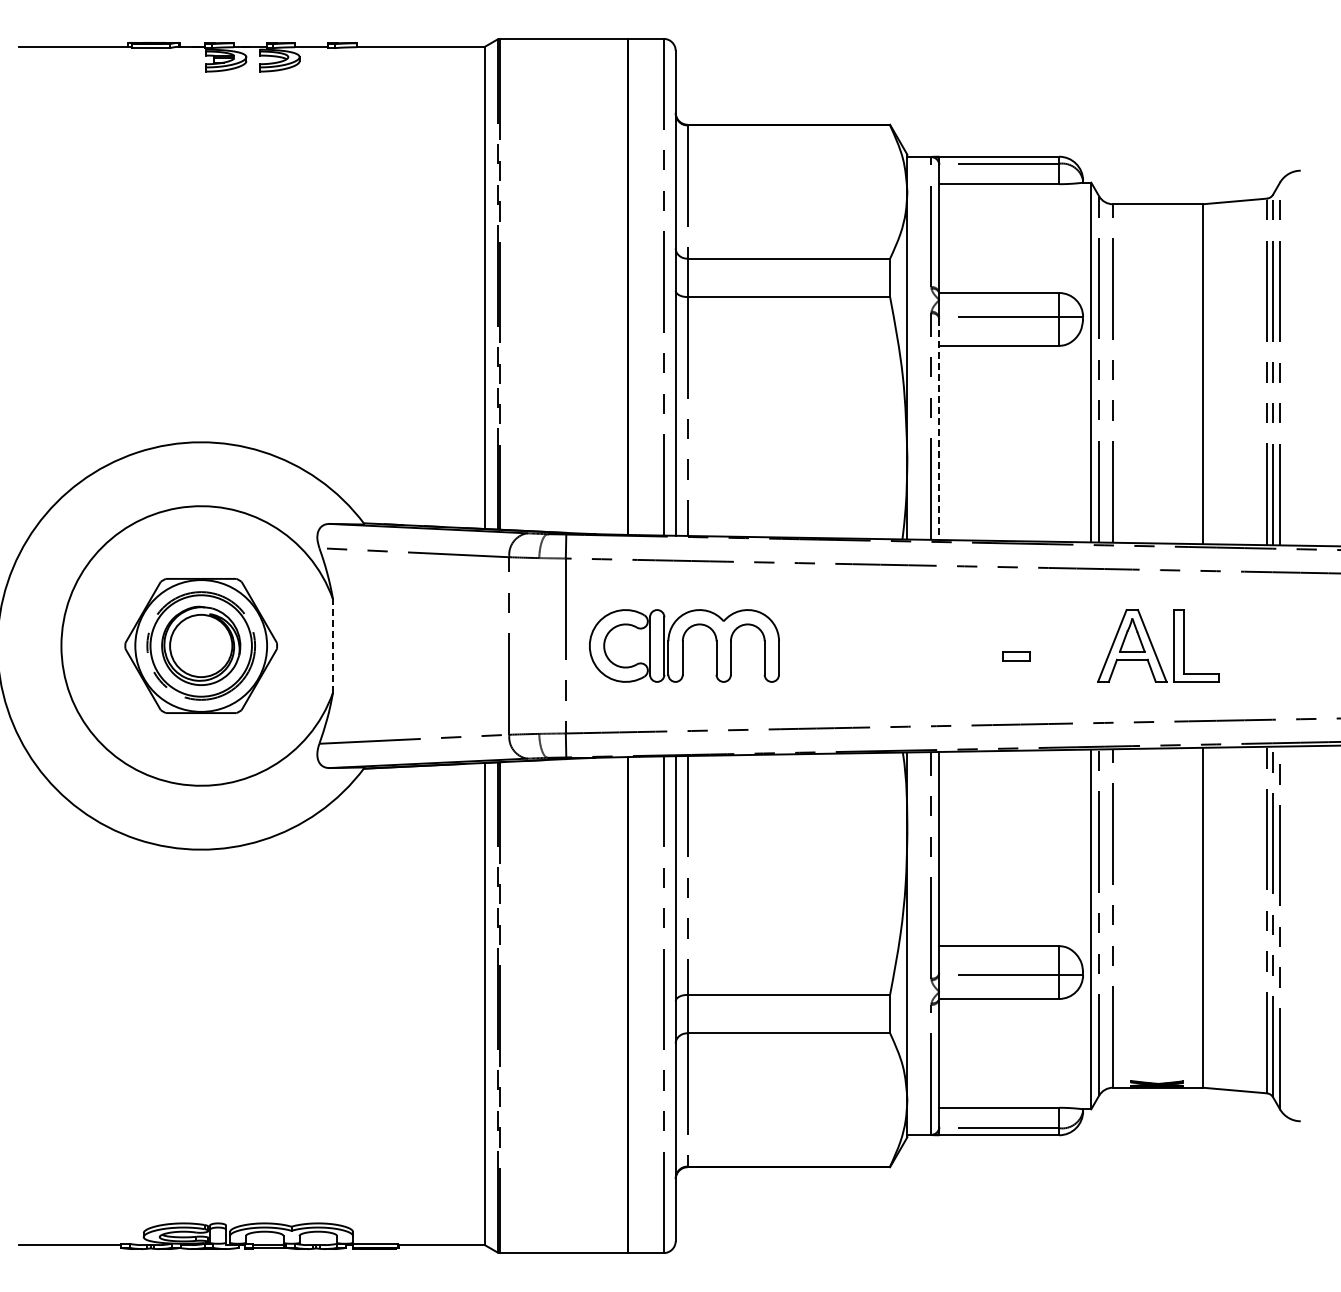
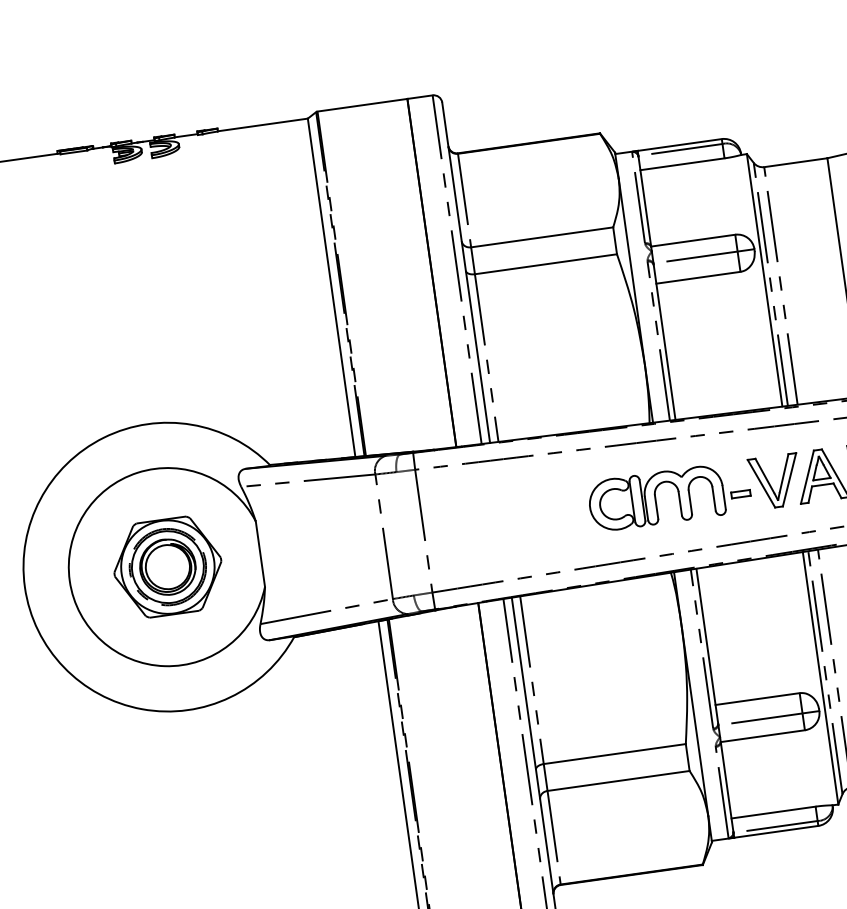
line: (939, 429) -> (664, 342), dashed -> solid
part: (684, 645) -> (656, 498), moved
line: (333, 646) -> (260, 554), dashed -> solid
part: (1058, 646) -> (769, 482), added

